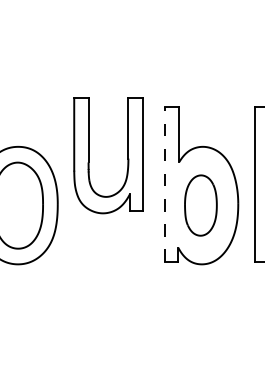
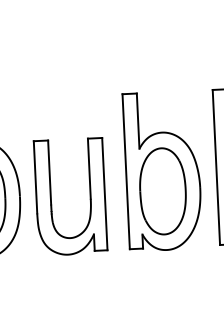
part: (89, 155) -> (51, 197), moved
line: (165, 184) -> (126, 171), dashed -> solid
part: (200, 205) -> (162, 191), size x1.43

